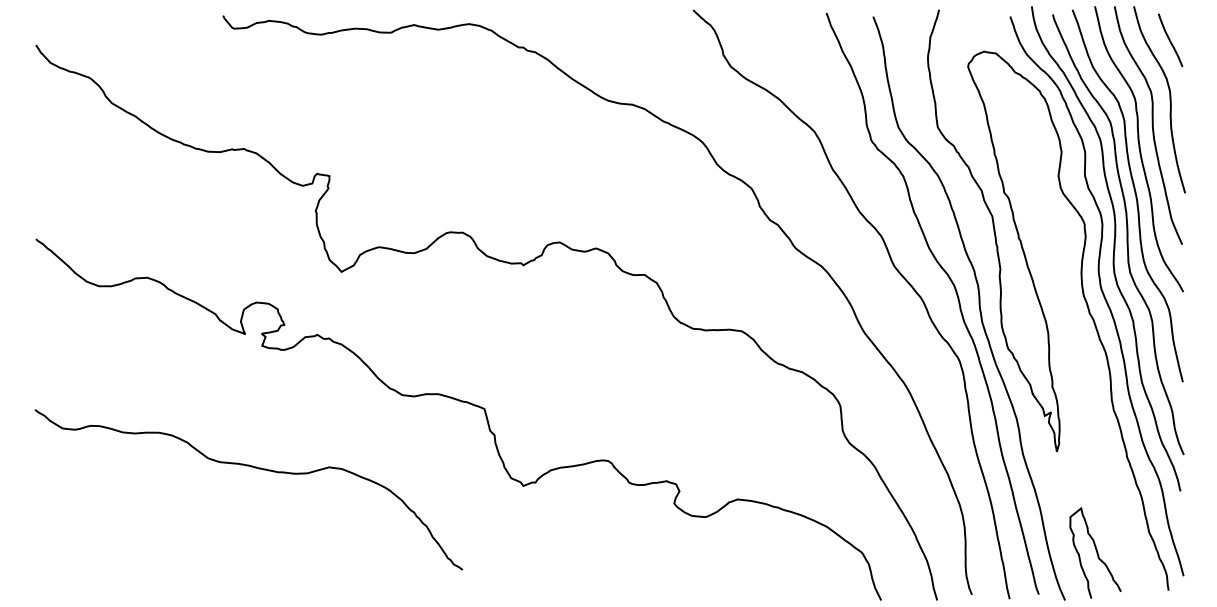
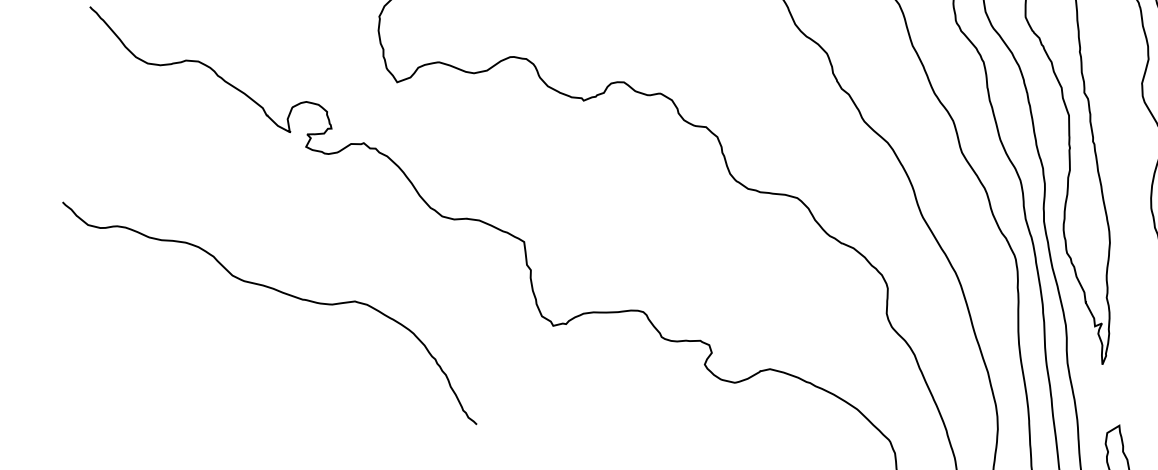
curve: (255, 468) -> (279, 292), moved

